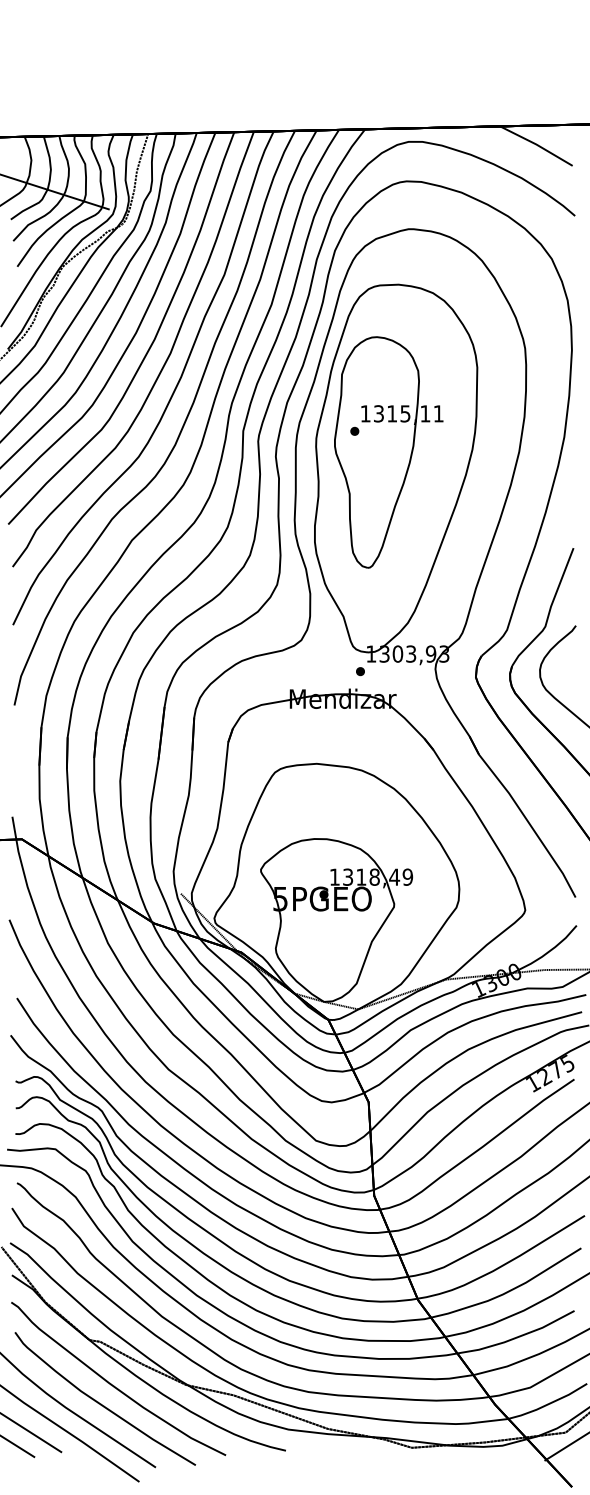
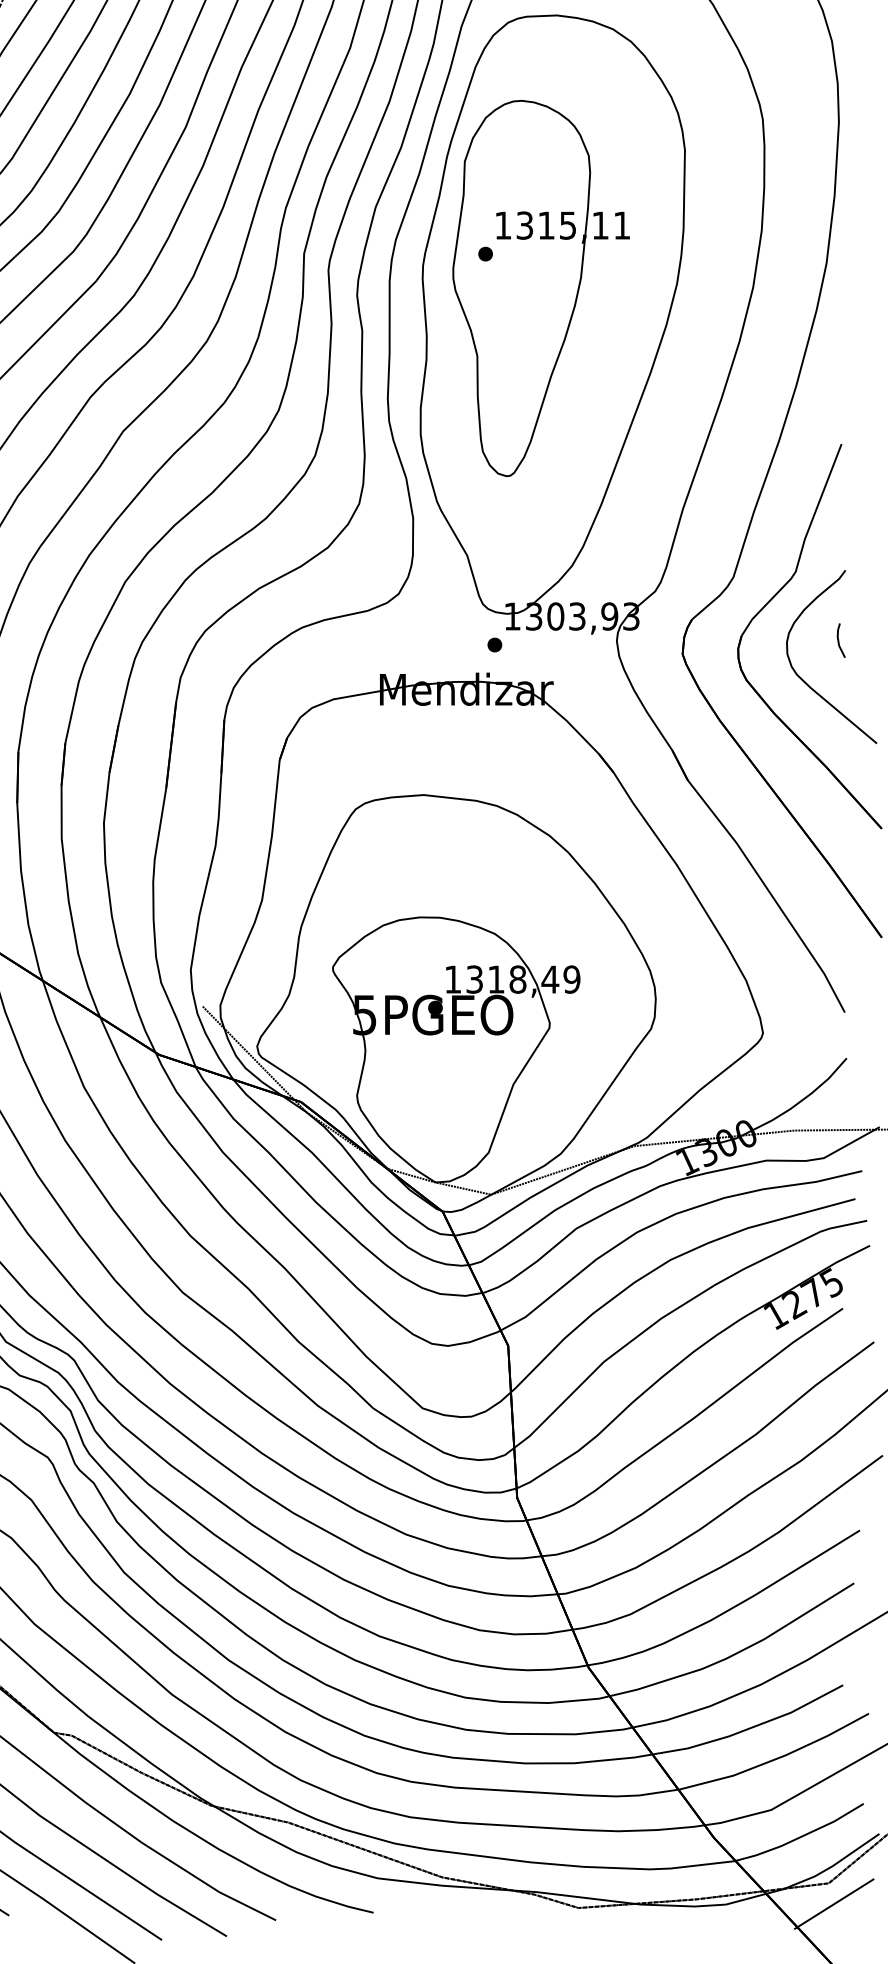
line: (572, 668) -> (839, 639), added

